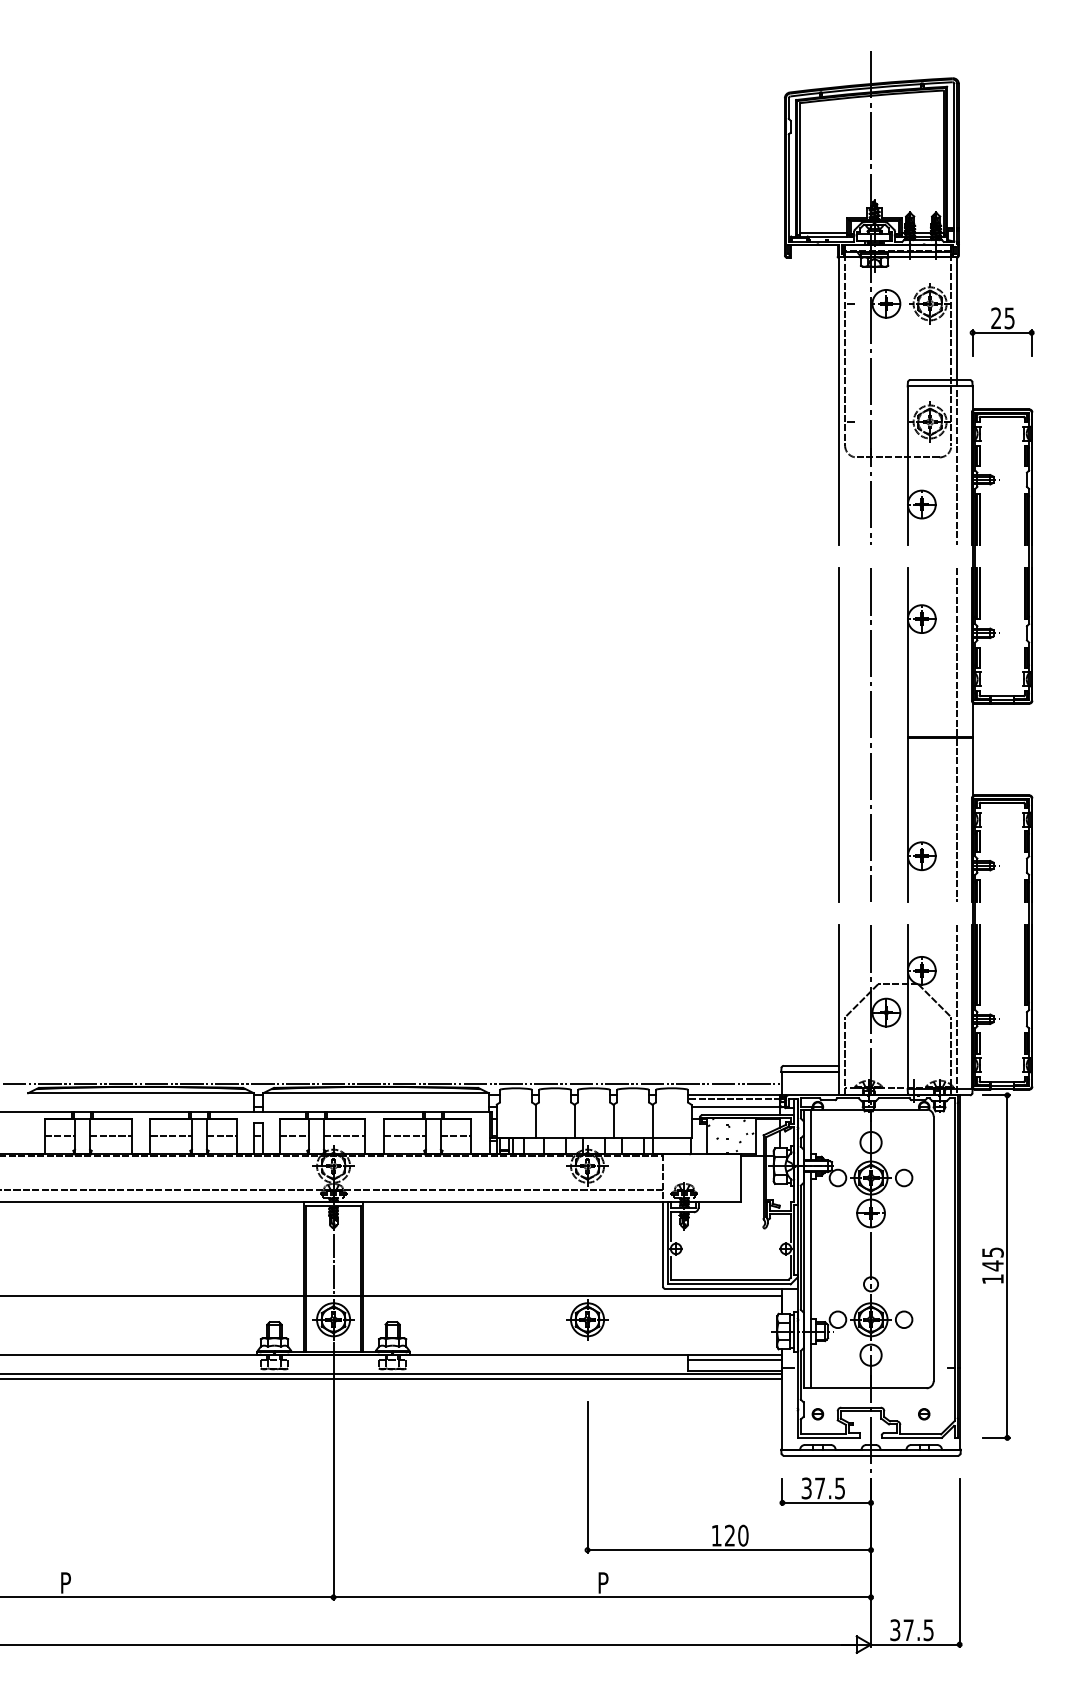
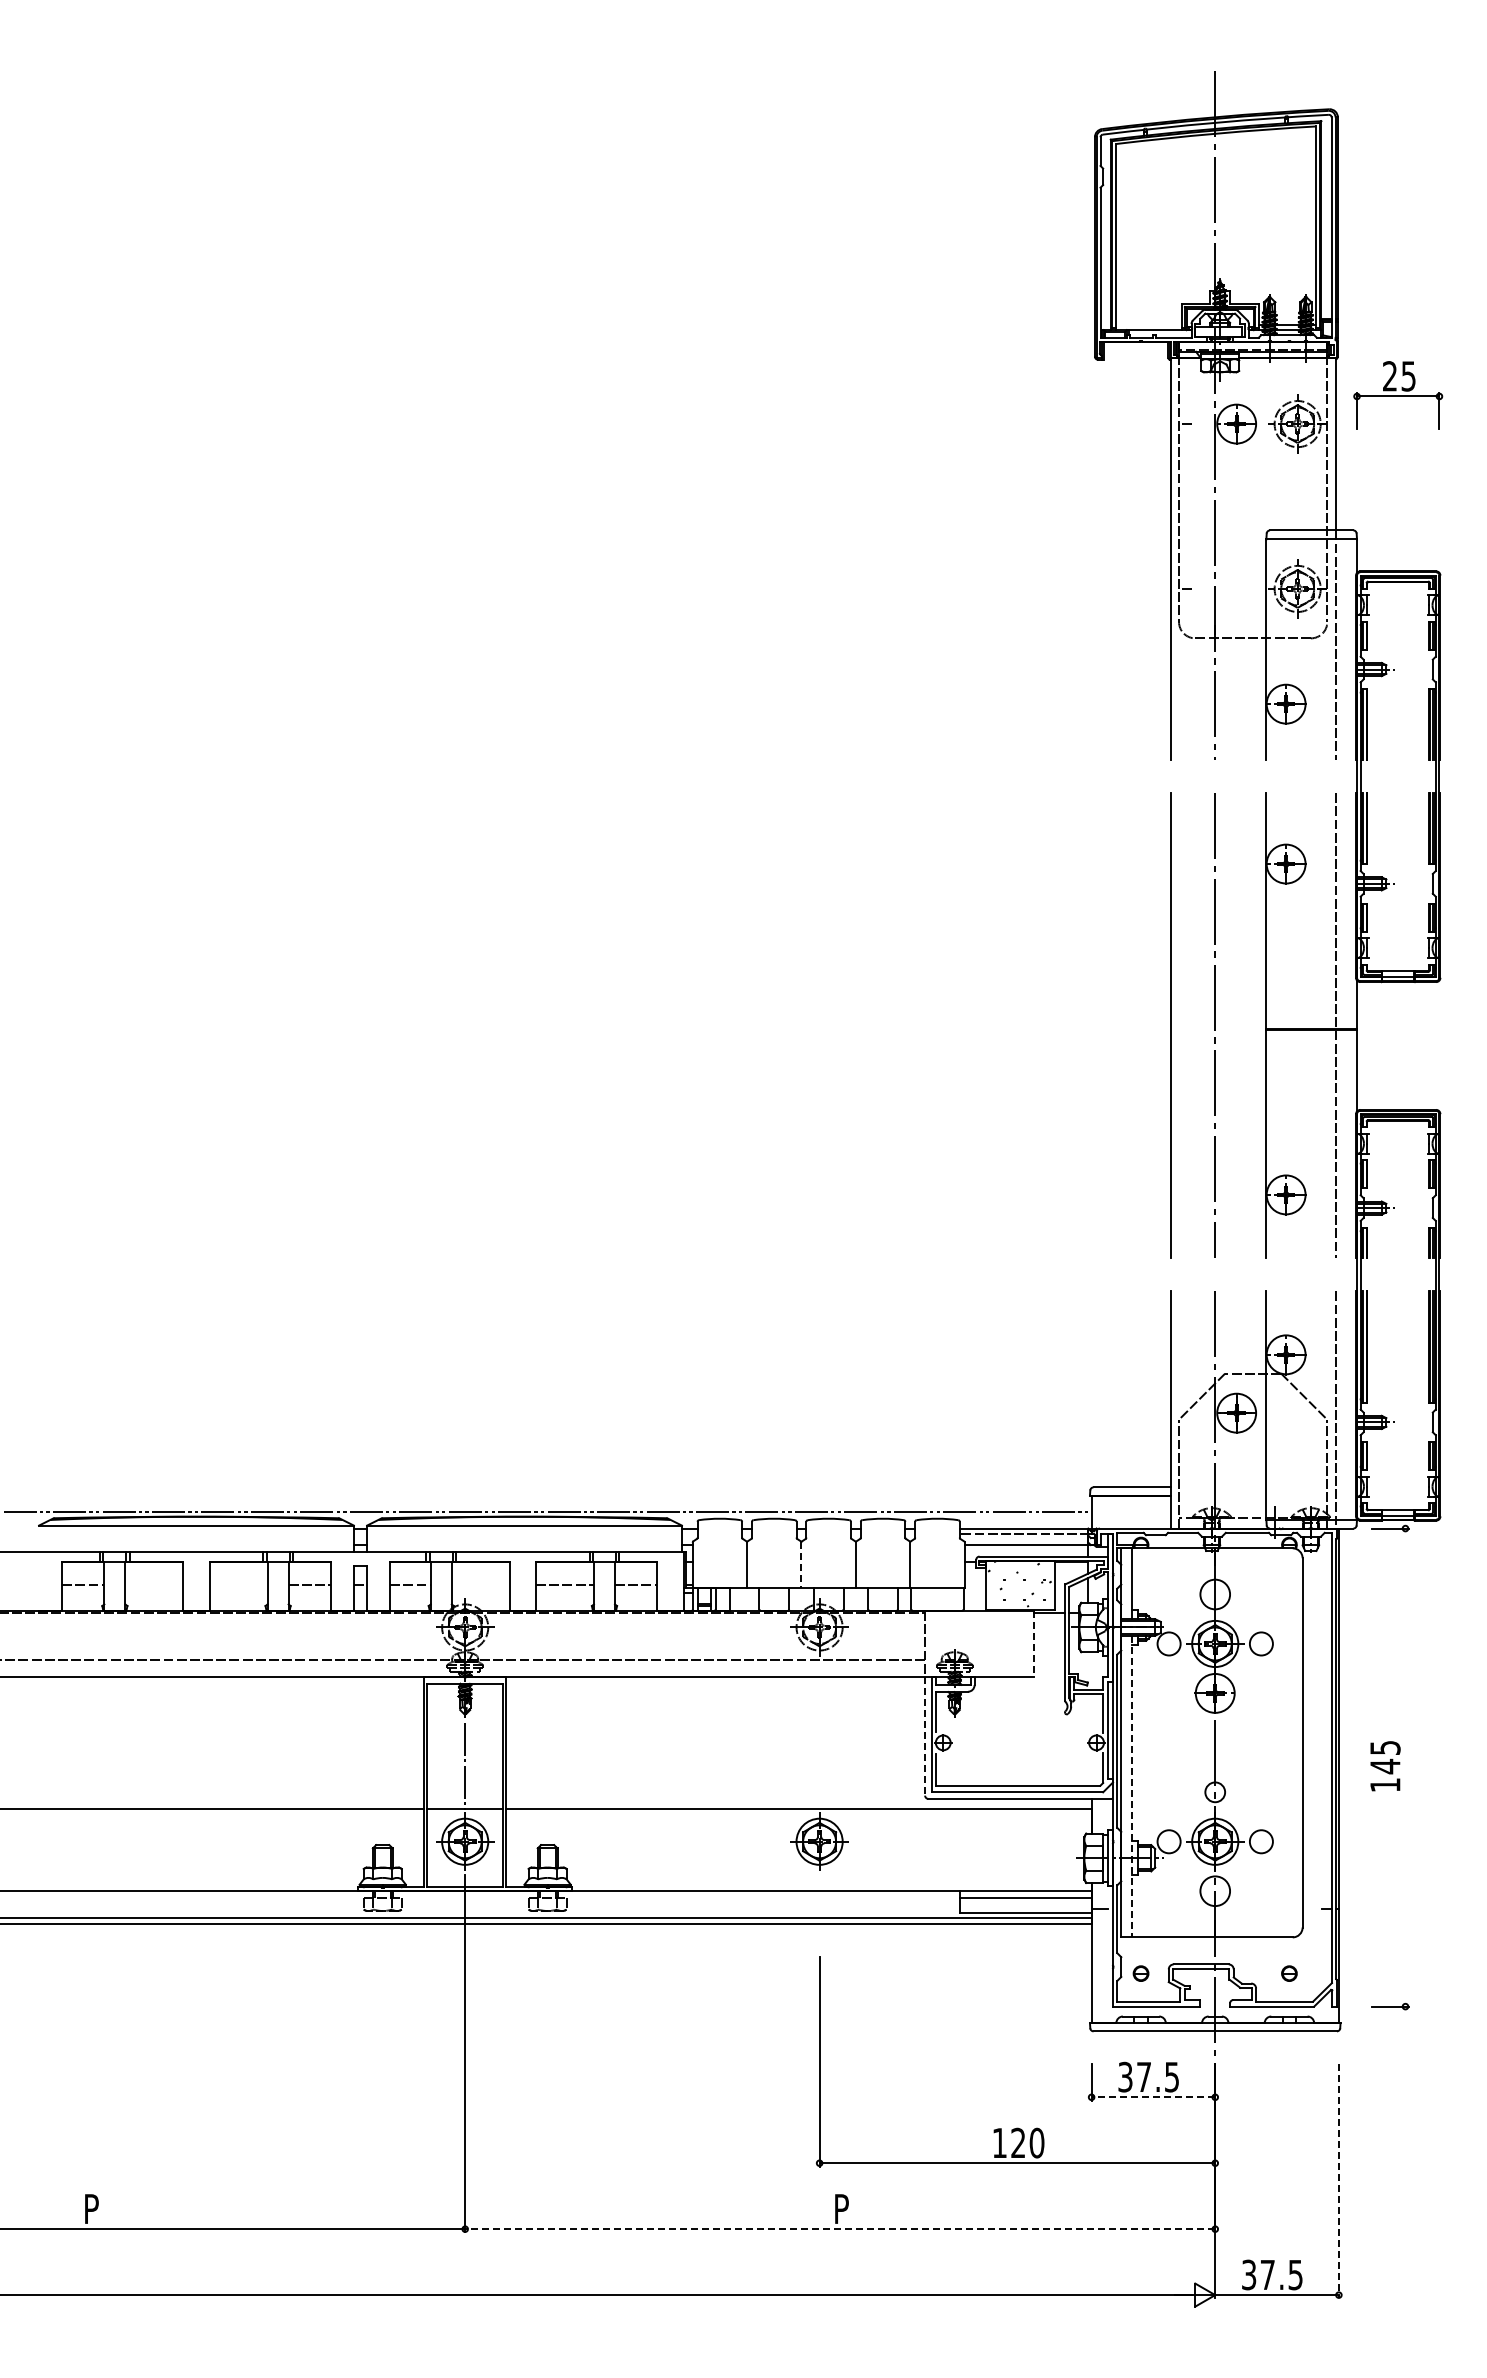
line: (823, 233) -> (1148, 325), removed
part: (1002, 332) -> (1398, 395), moved
line: (574, 1121) -> (801, 1565), solid -> dashed
line: (110, 1136) -> (154, 1585), removed
line: (171, 1136) -> (238, 1585), removed
line: (344, 1136) -> (480, 1585), removed
line: (740, 1177) -> (1033, 1643), solid -> dashed
line: (663, 1244) -> (925, 1736), solid -> dashed
line: (1007, 1266) -> (1405, 1767), removed
line: (811, 1280) -> (1131, 1786), solid -> dashed
line: (826, 1503) -> (1153, 2097), solid -> dashed
line: (959, 1563) -> (1338, 2181), solid -> dashed
line: (601, 1597) -> (839, 2229), solid -> dashed

